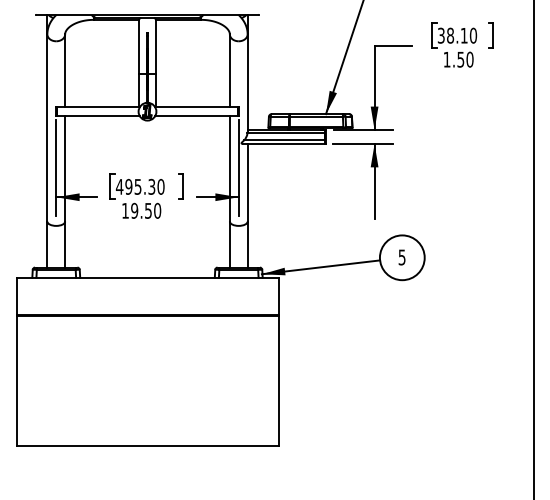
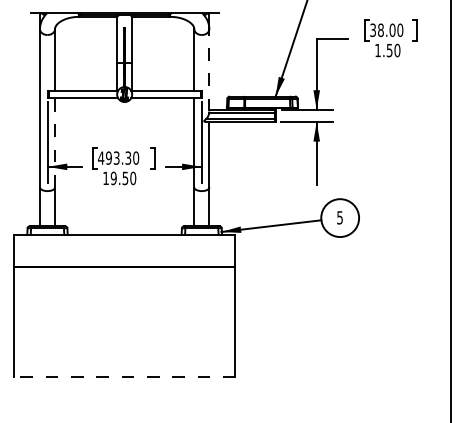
text: (463, 35) -> (391, 30), 38.10 -> 38.00
line: (247, 83) -> (209, 70), solid -> dashed
line: (65, 169) -> (55, 143), solid -> dashed
text: (138, 186) -> (117, 157), 495.30 -> 493.30
line: (147, 446) -> (124, 377), solid -> dashed

